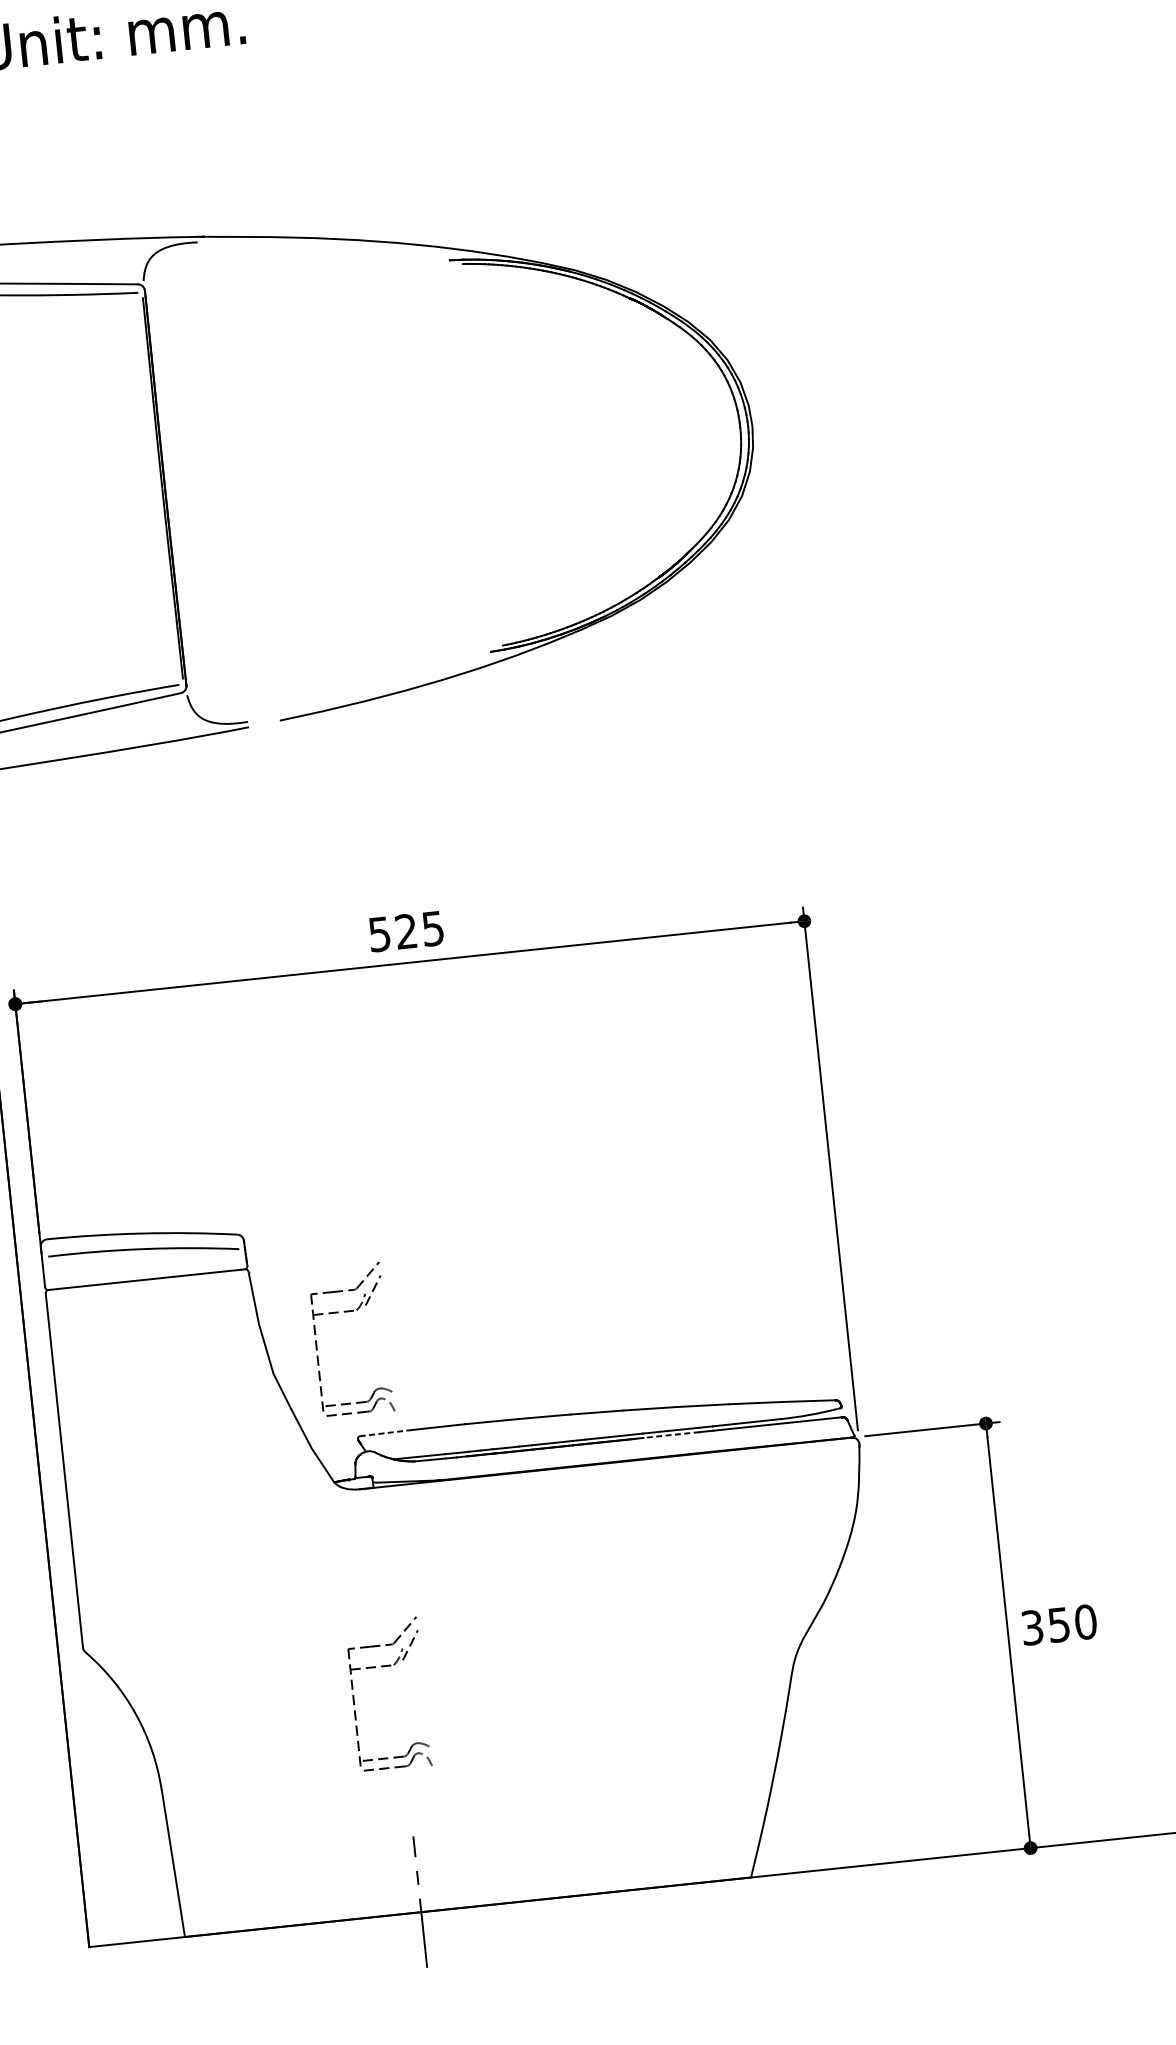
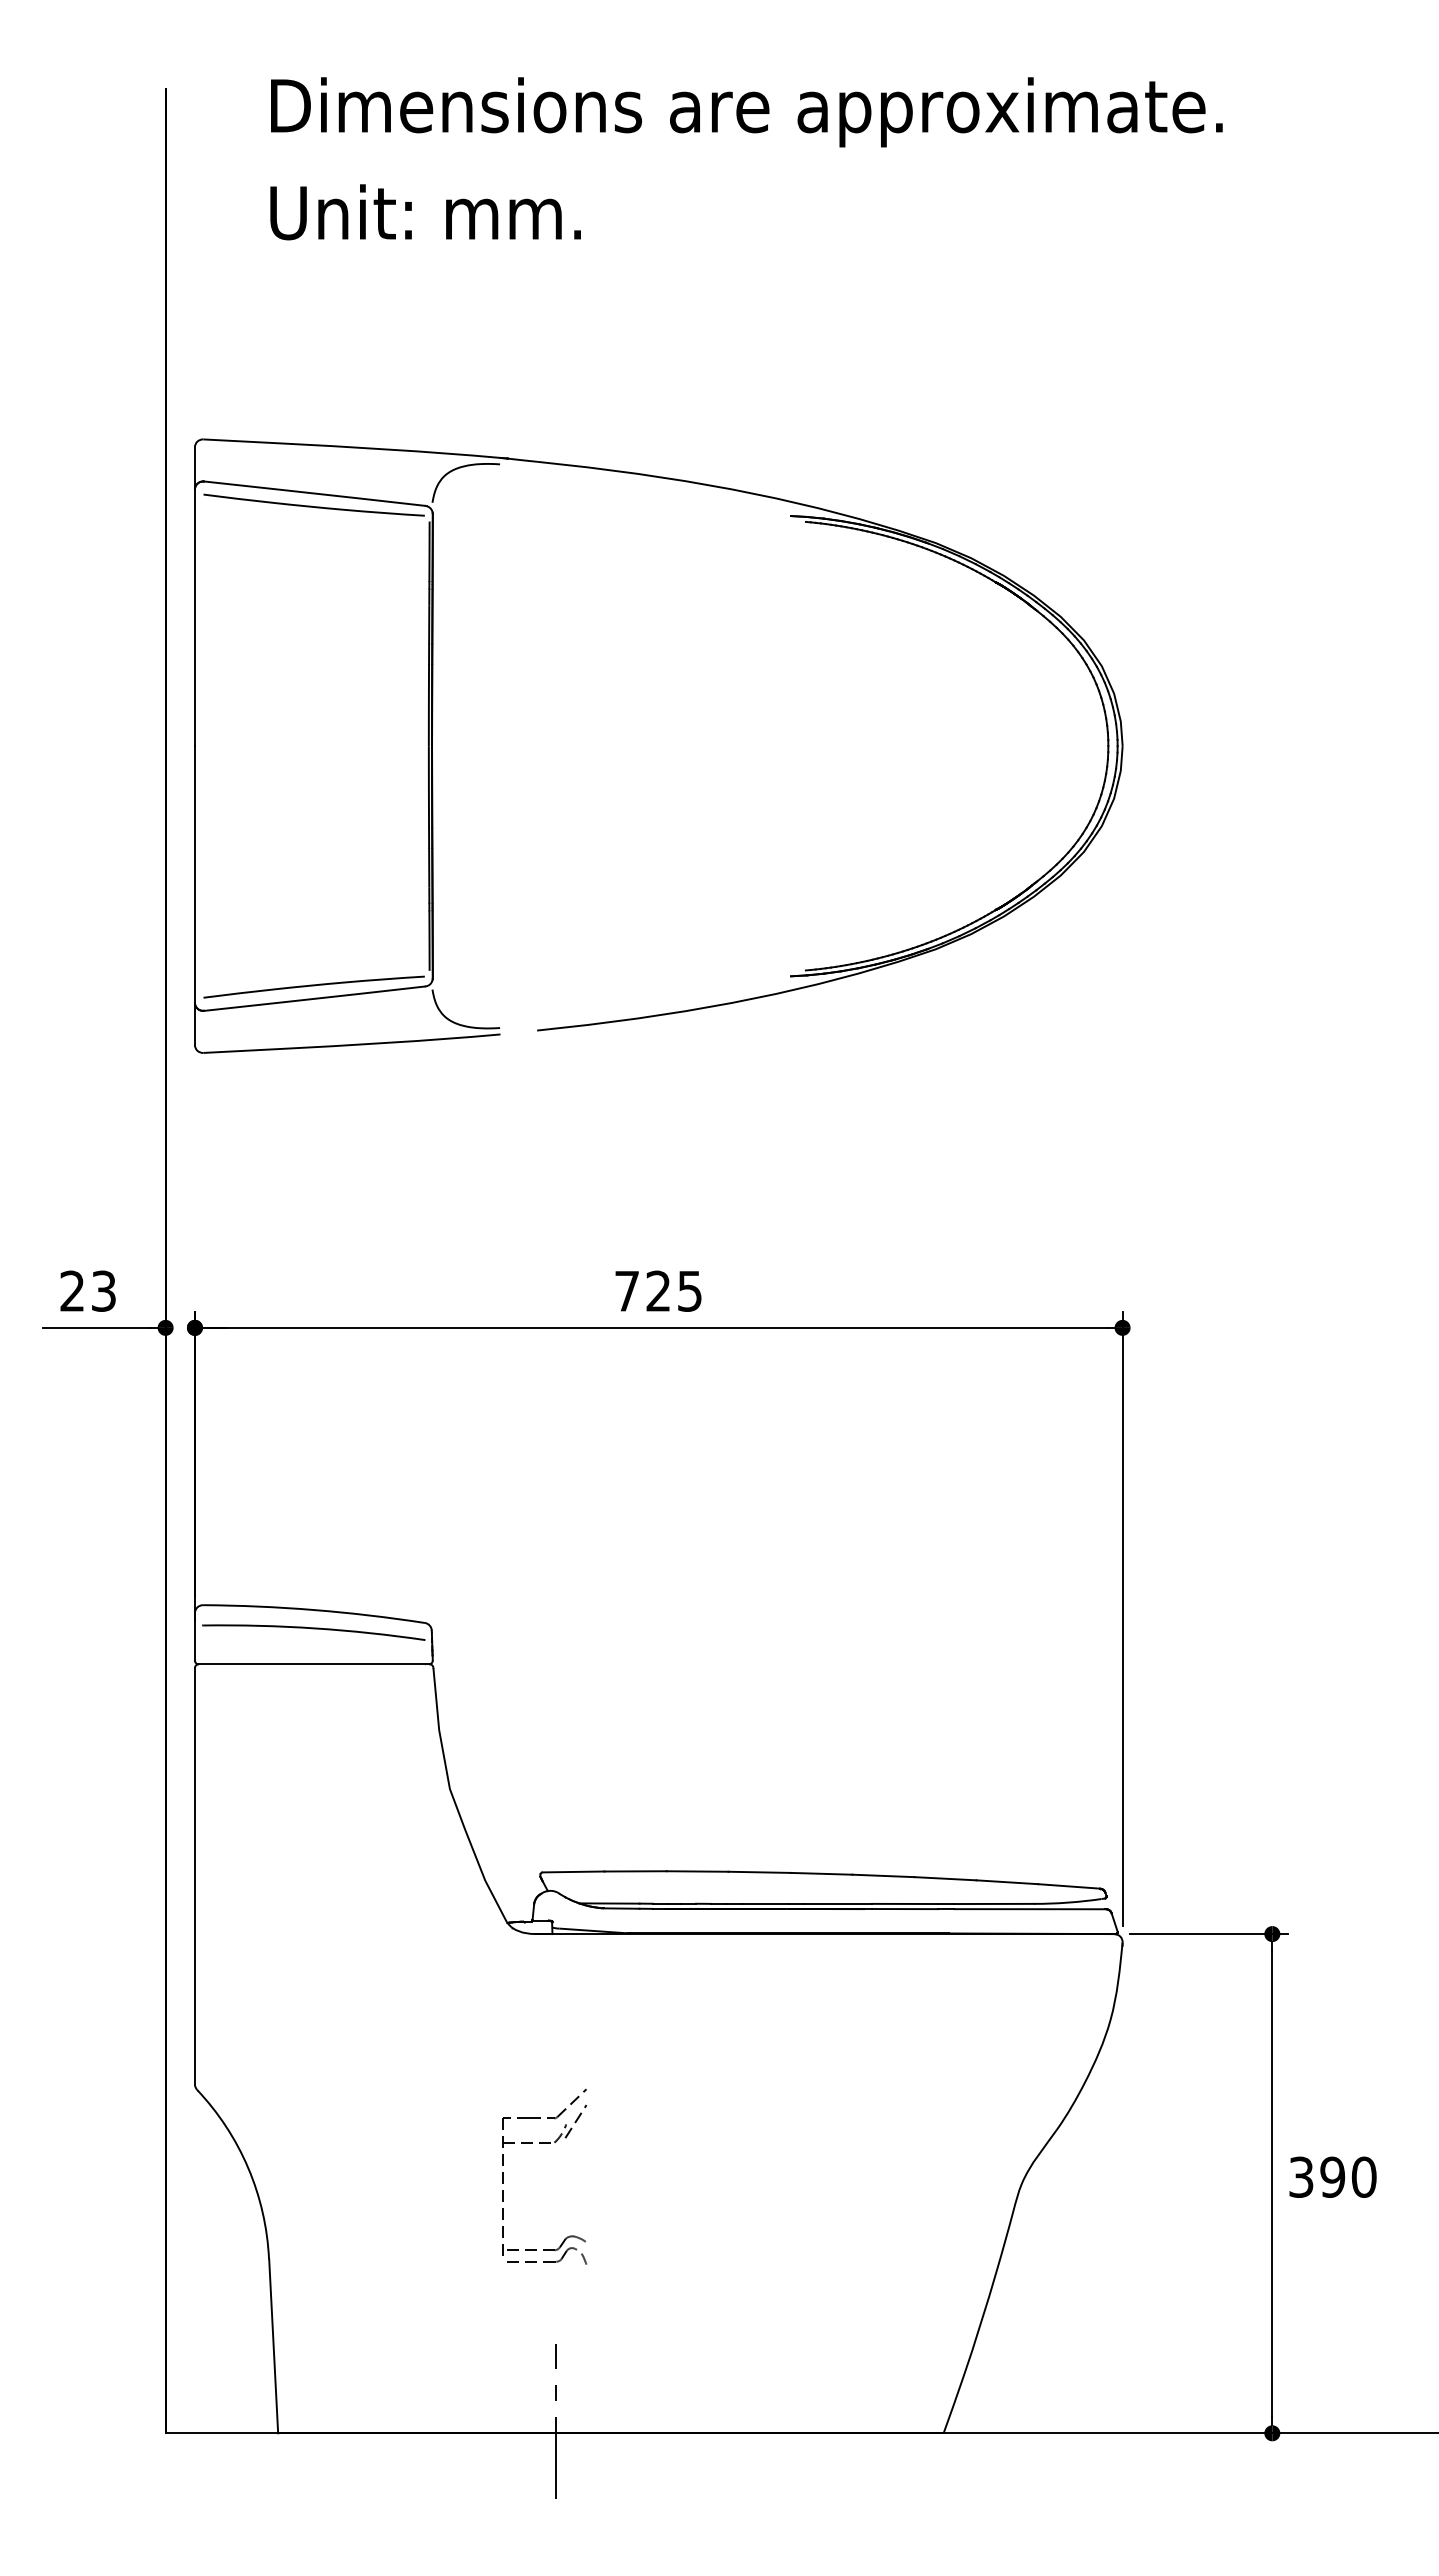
text: (379, 934) -> (626, 1291), 525 -> 725
part: (348, 1311) -> (544, 1726), removed
line: (385, 1432) -> (573, 1871), dashed -> solid
line: (670, 1435) -> (904, 1909), dashed -> solid
text: (1058, 1624) -> (1332, 2176), 350 -> 390

